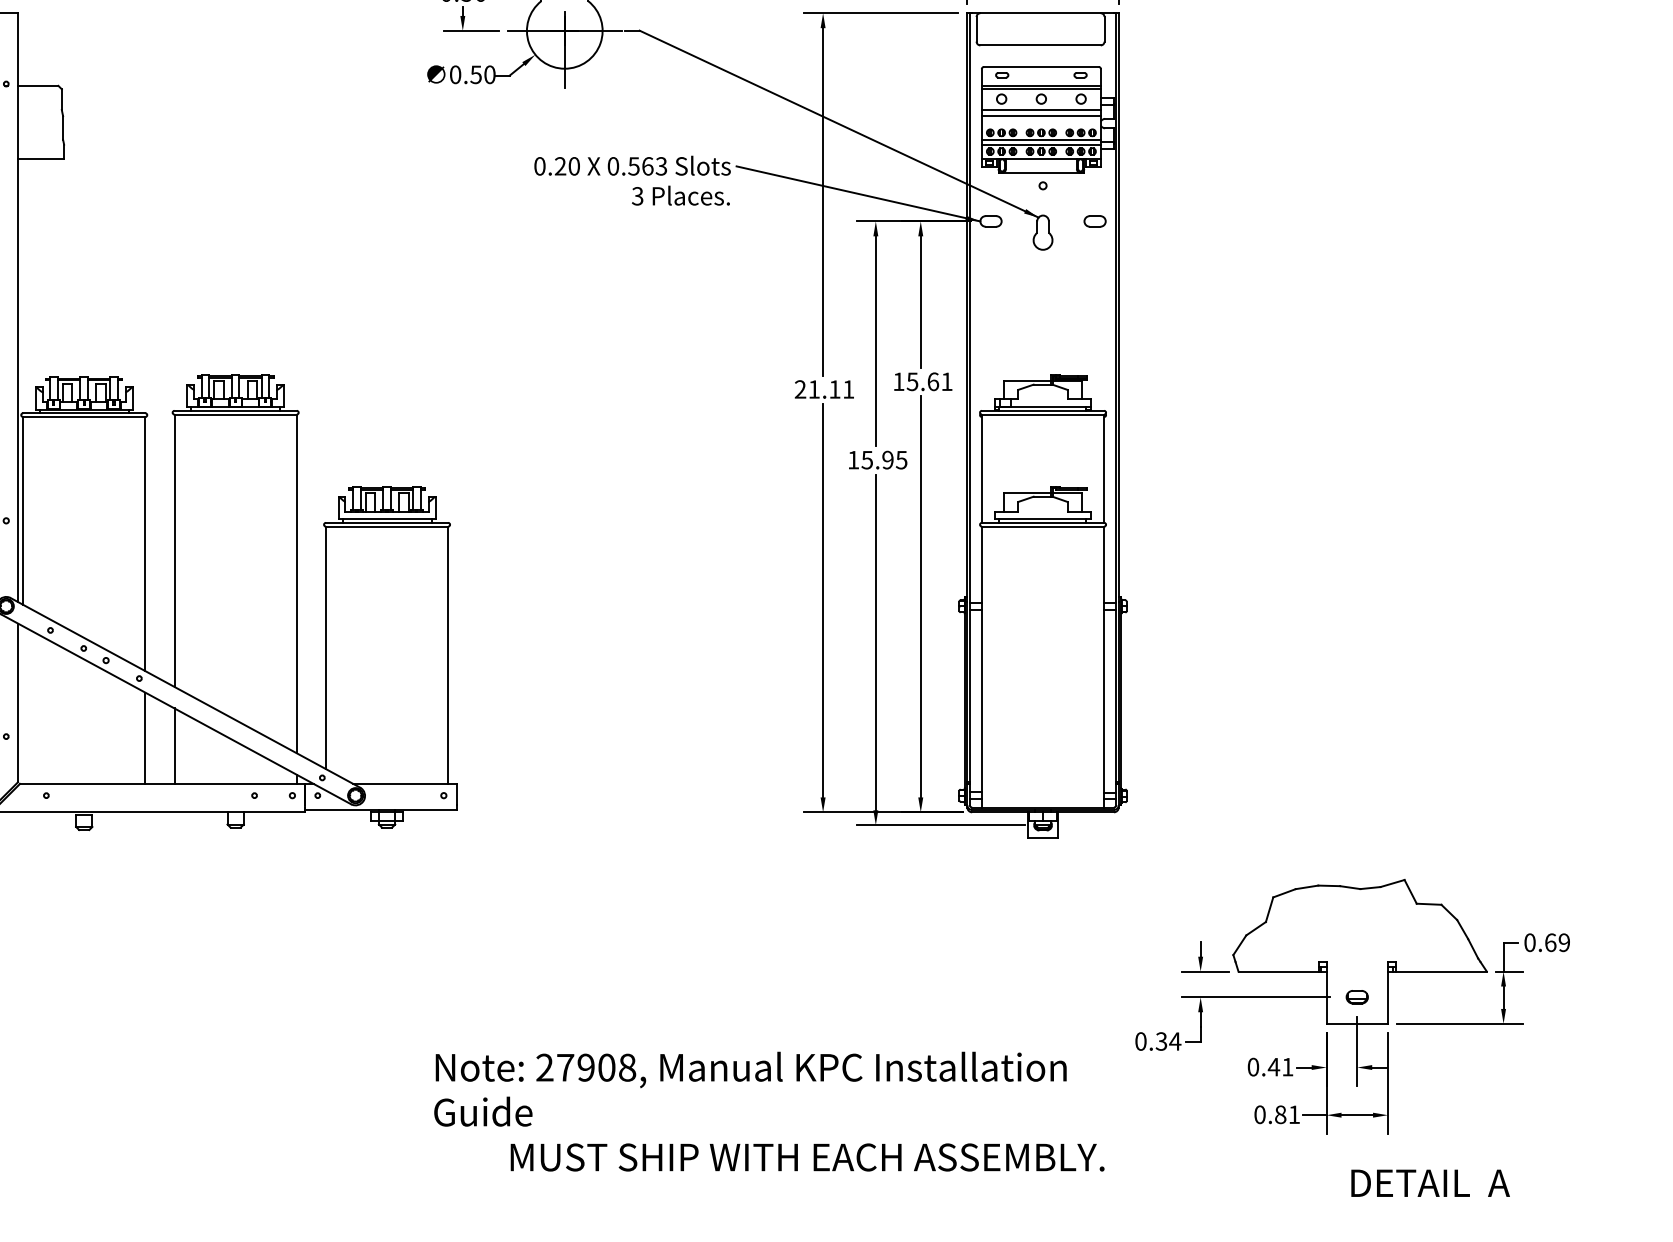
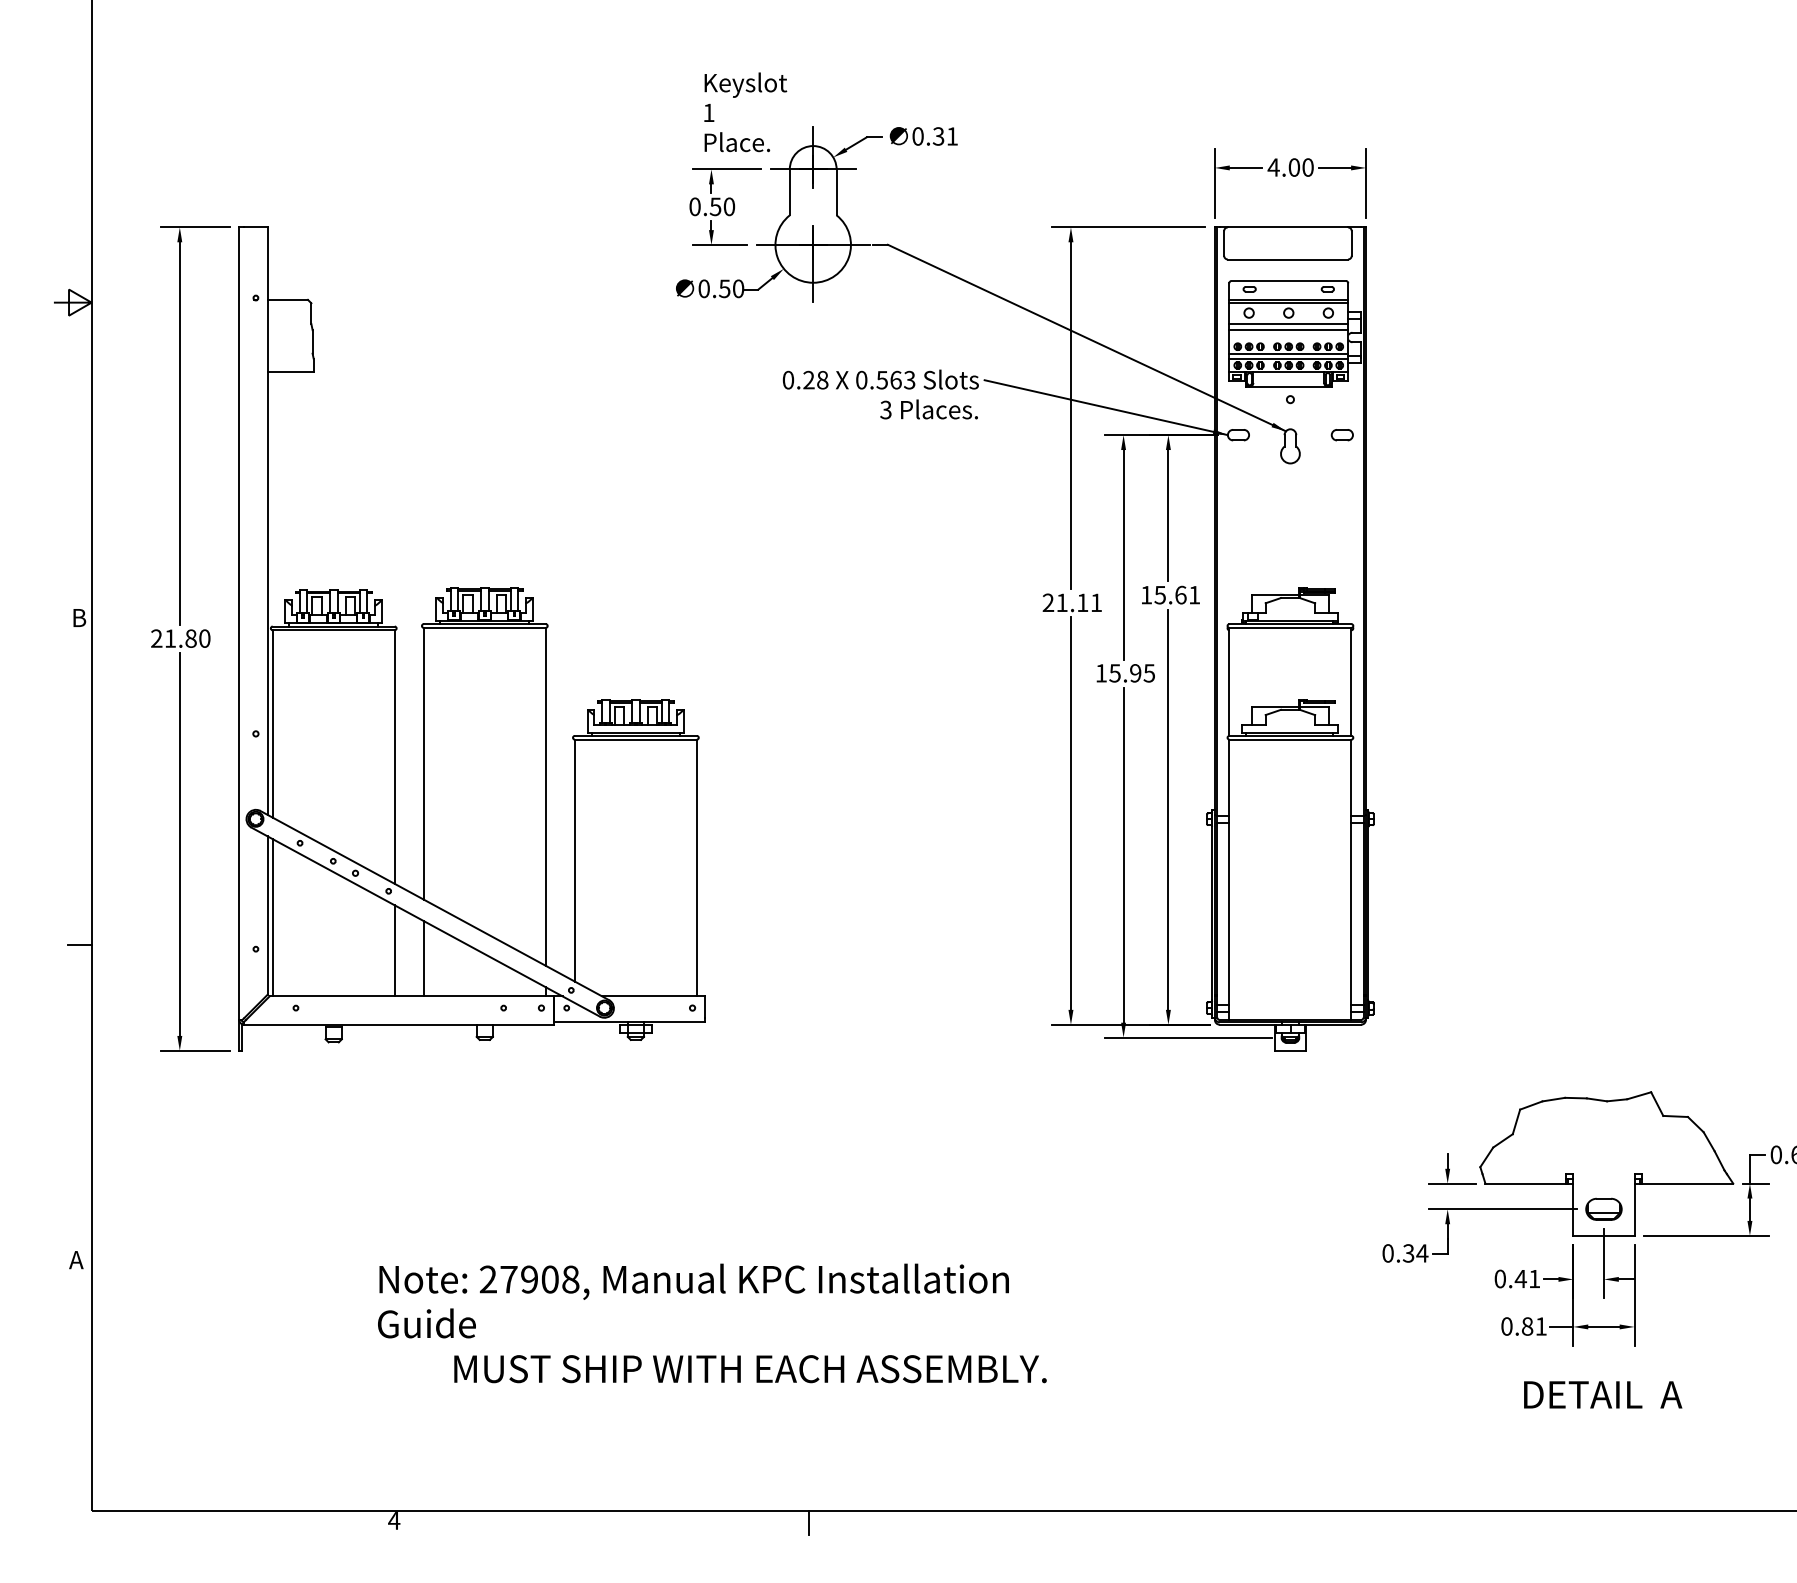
text: (574, 166) -> (822, 380), 0.20 -> 0.28
line: (22, 704) -> (272, 917), added
part: (1356, 996) -> (1603, 1208), size x1.67
text: (769, 1111) -> (712, 1323), moved
text: (1430, 1182) -> (1603, 1394), moved

